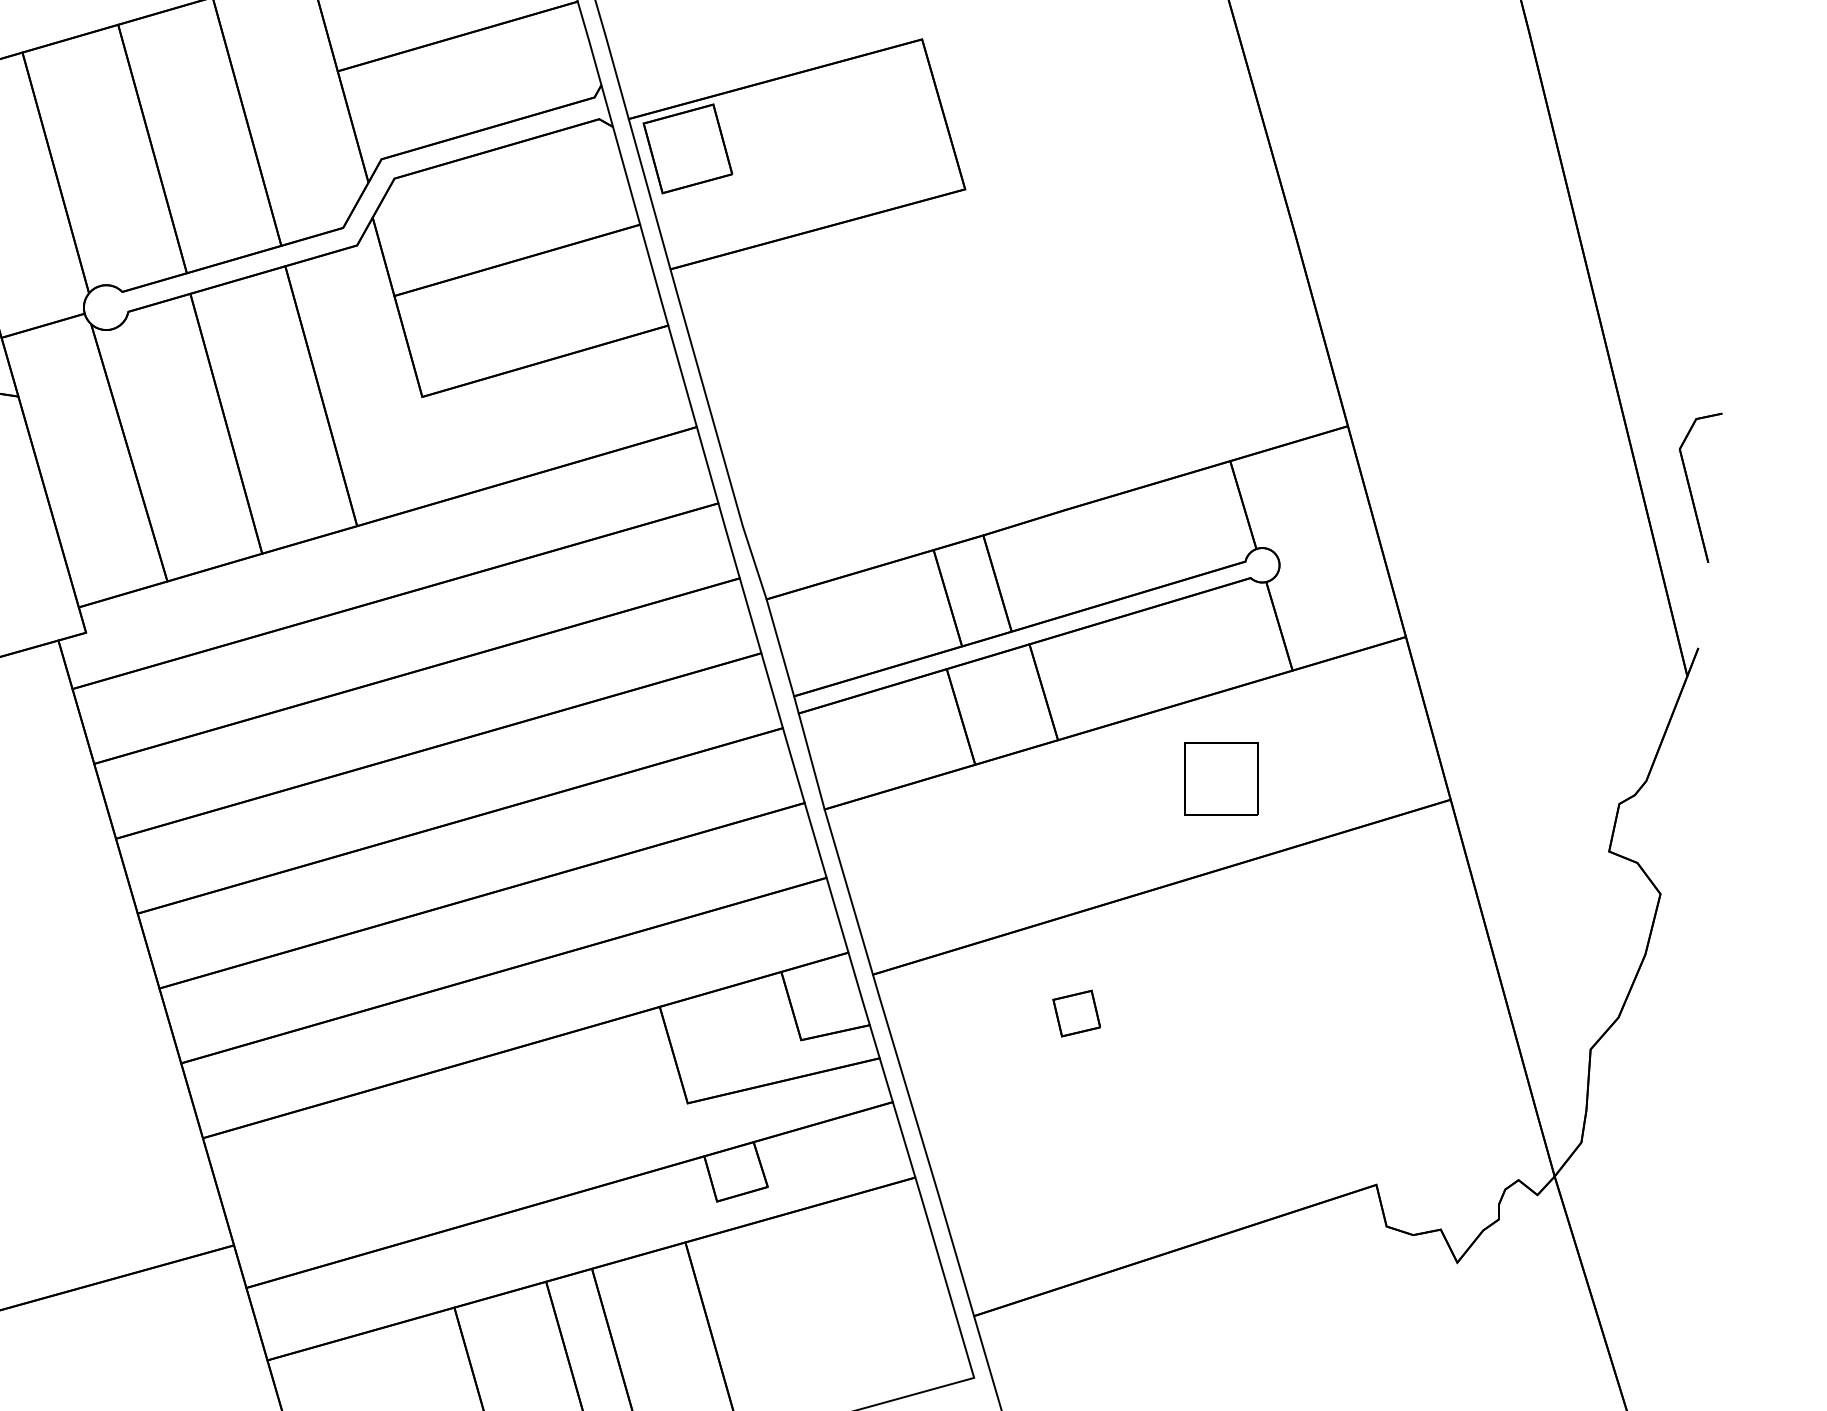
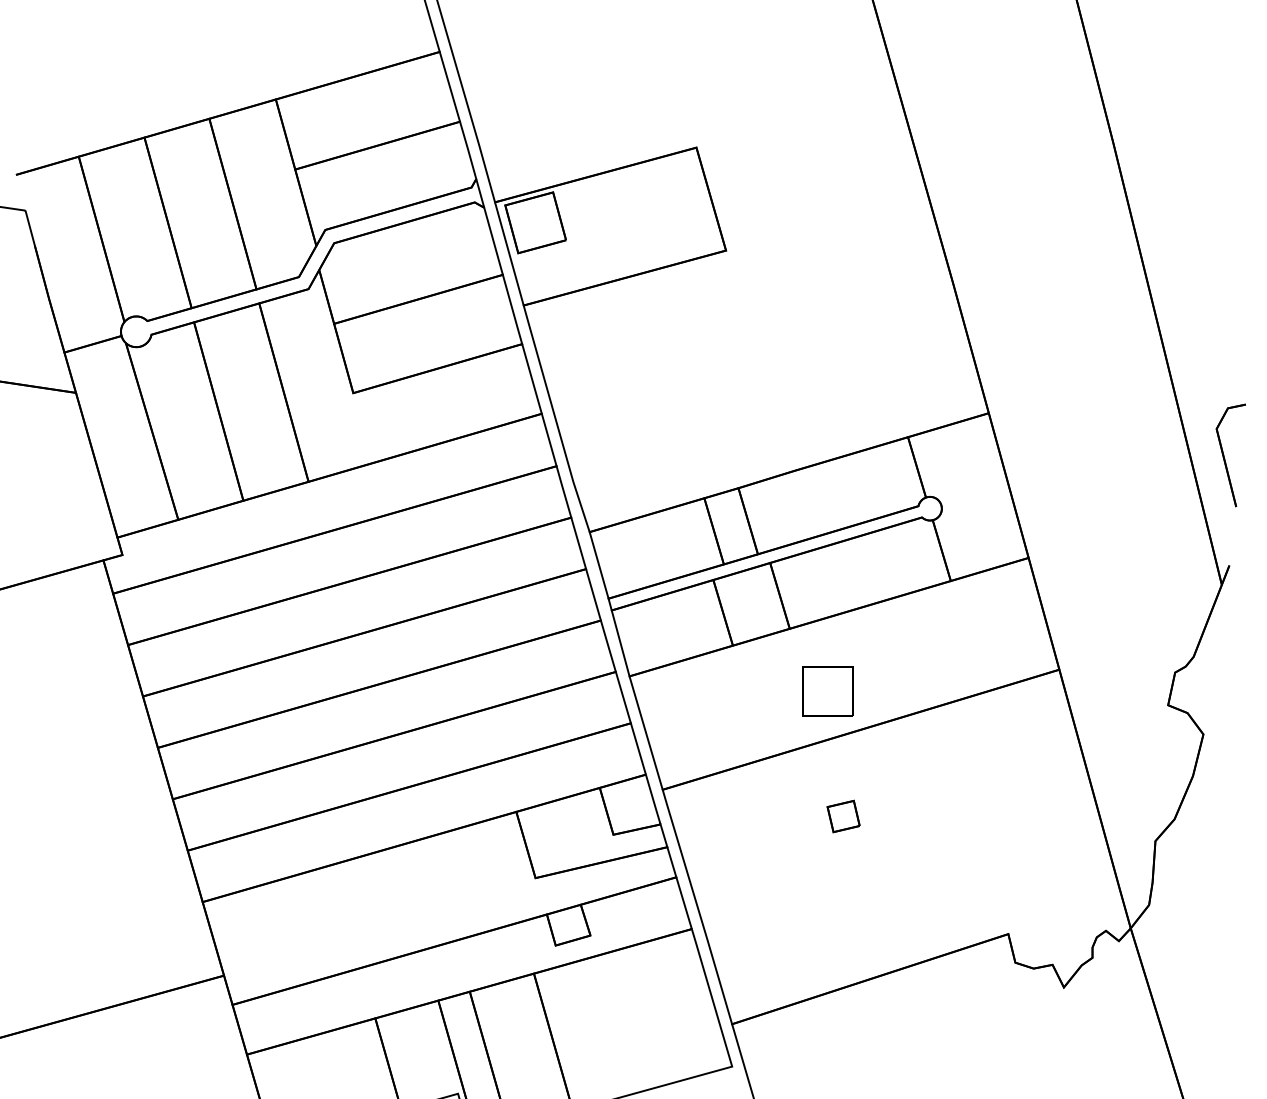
part: (1220, 779) -> (827, 691), moved
part: (1076, 1013) -> (843, 816), moved

